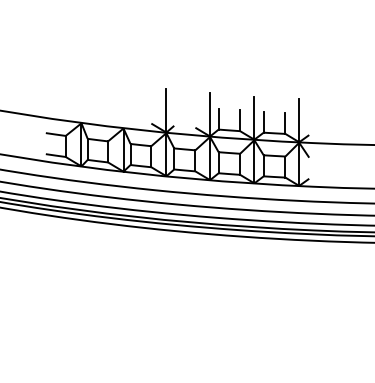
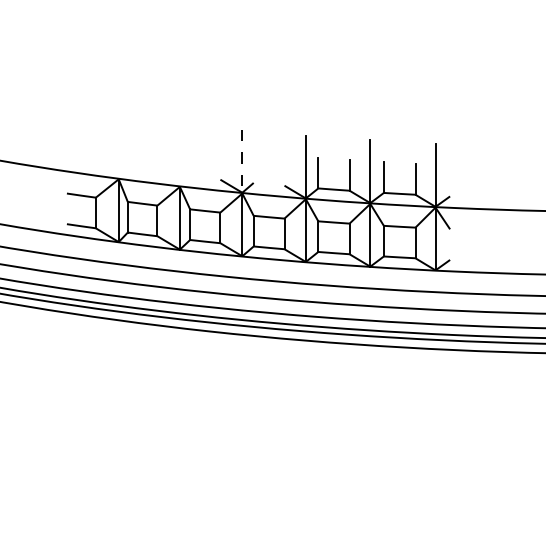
line: (166, 111) -> (242, 162), solid -> dashed

